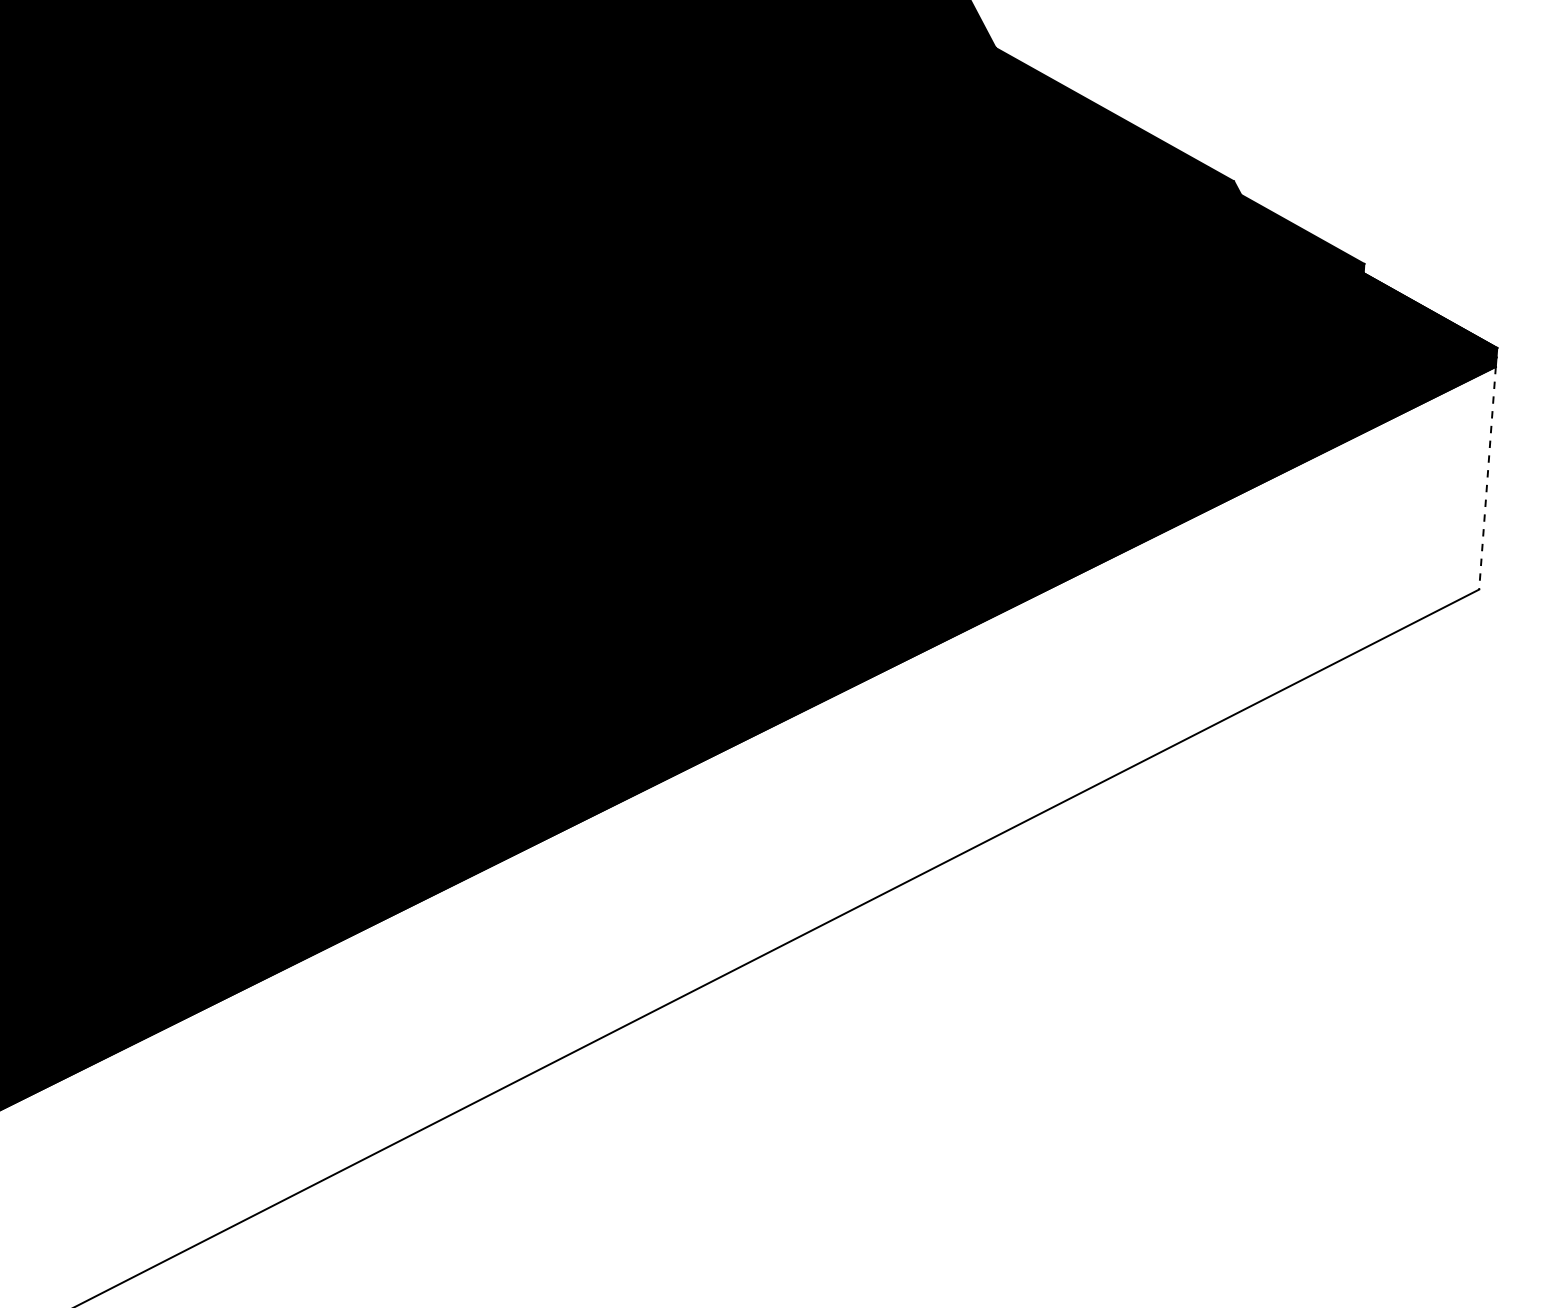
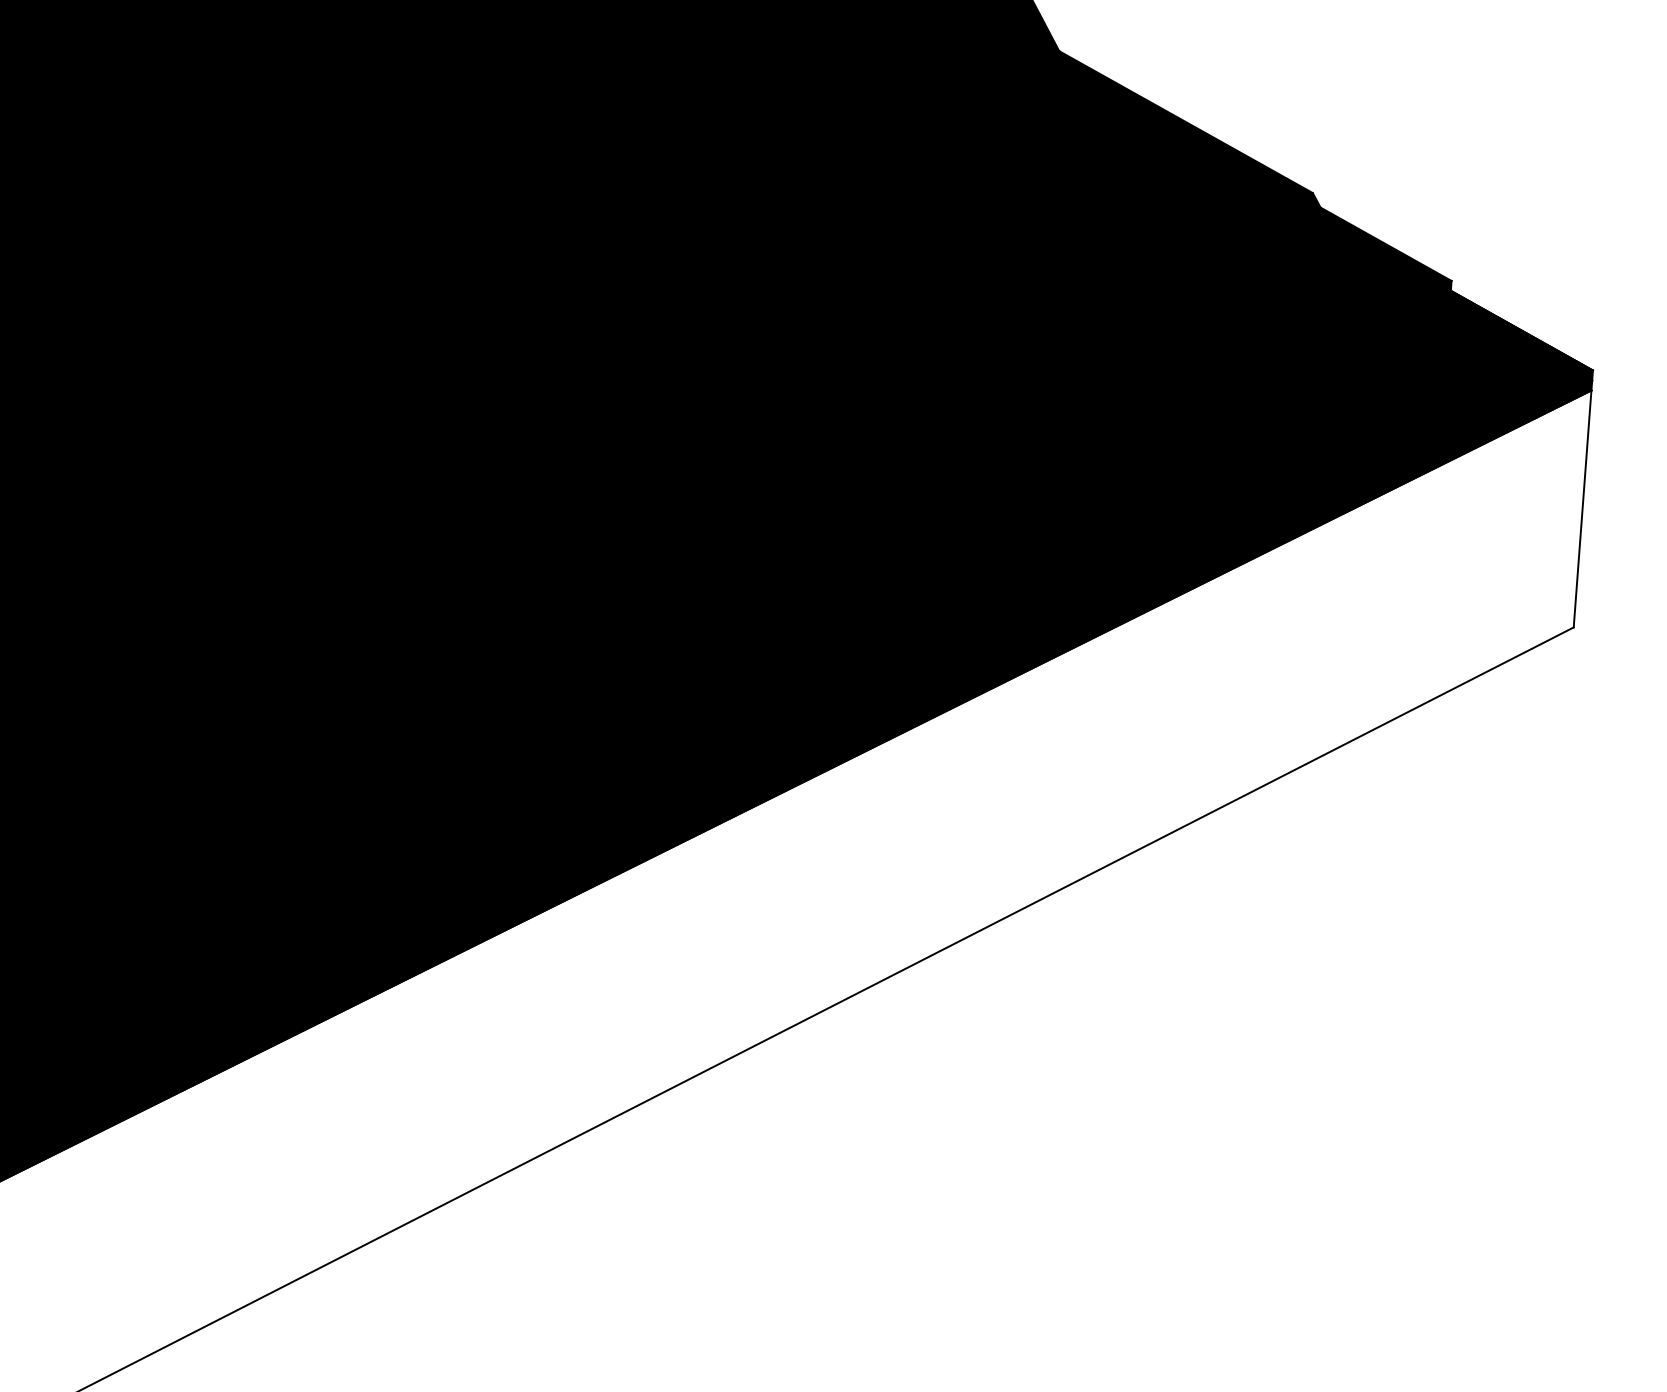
line: (1487, 478) -> (1582, 509), dashed -> solid

